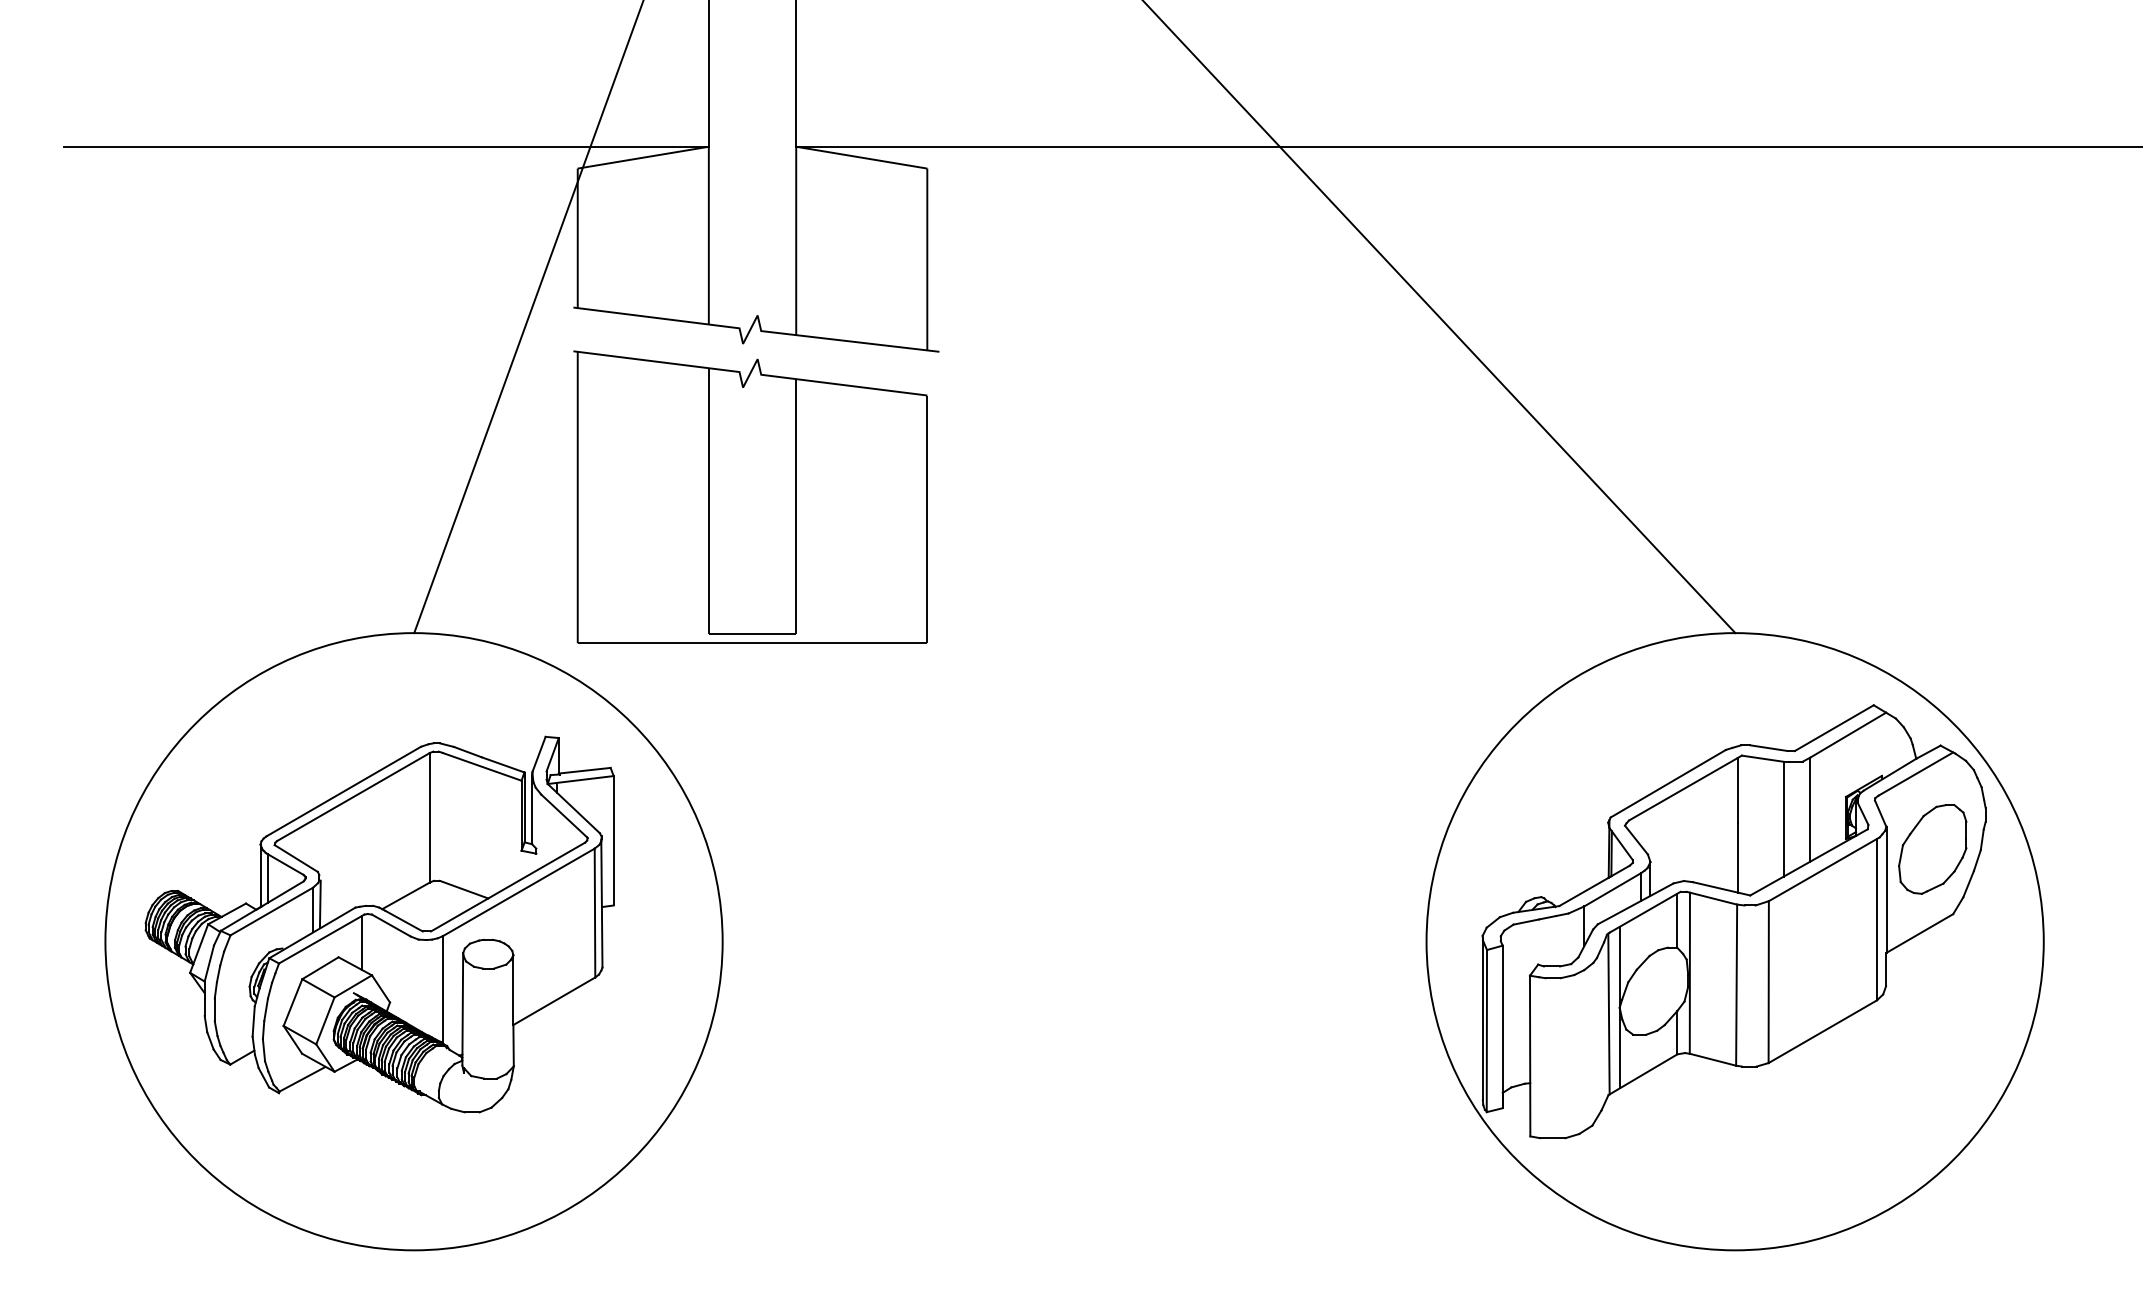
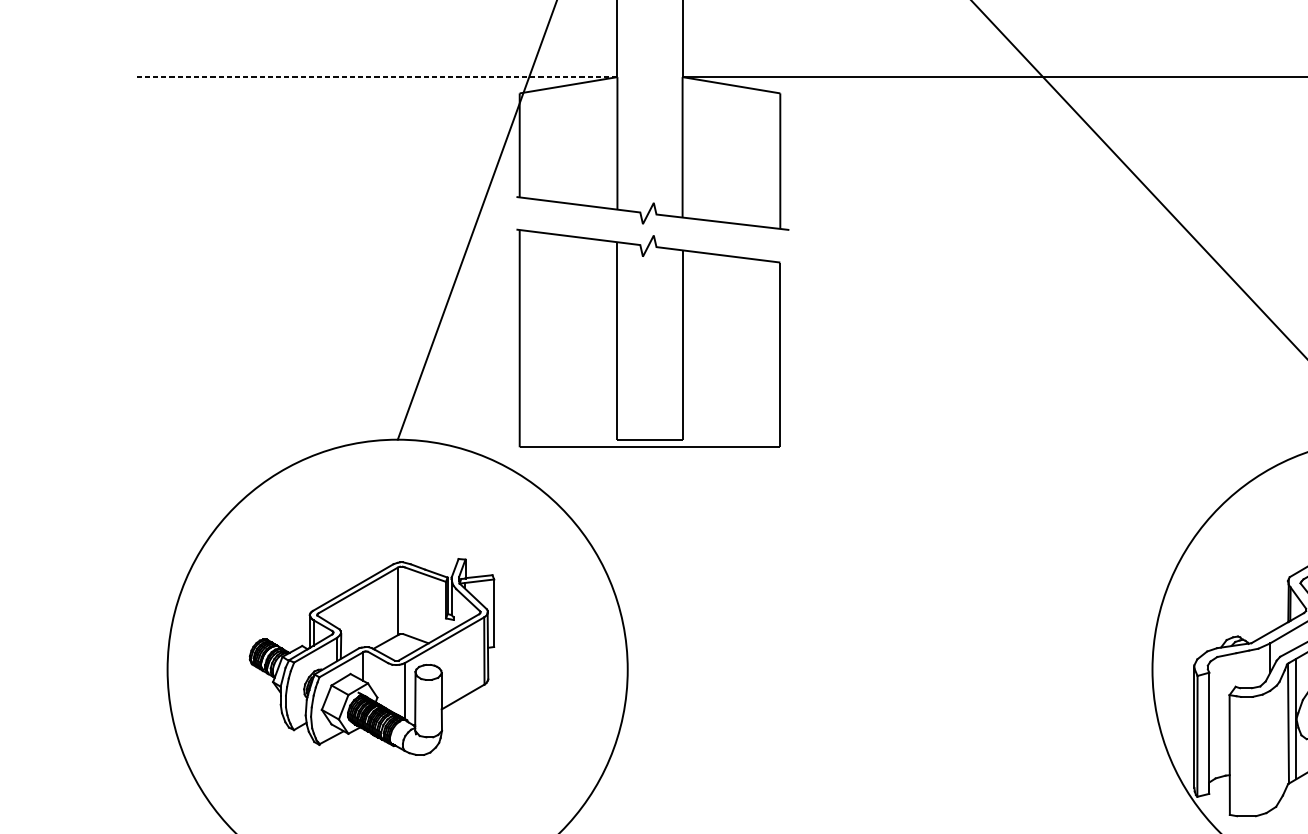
line: (386, 146) -> (377, 76), solid -> dashed
part: (379, 924) -> (371, 656), size x0.7

